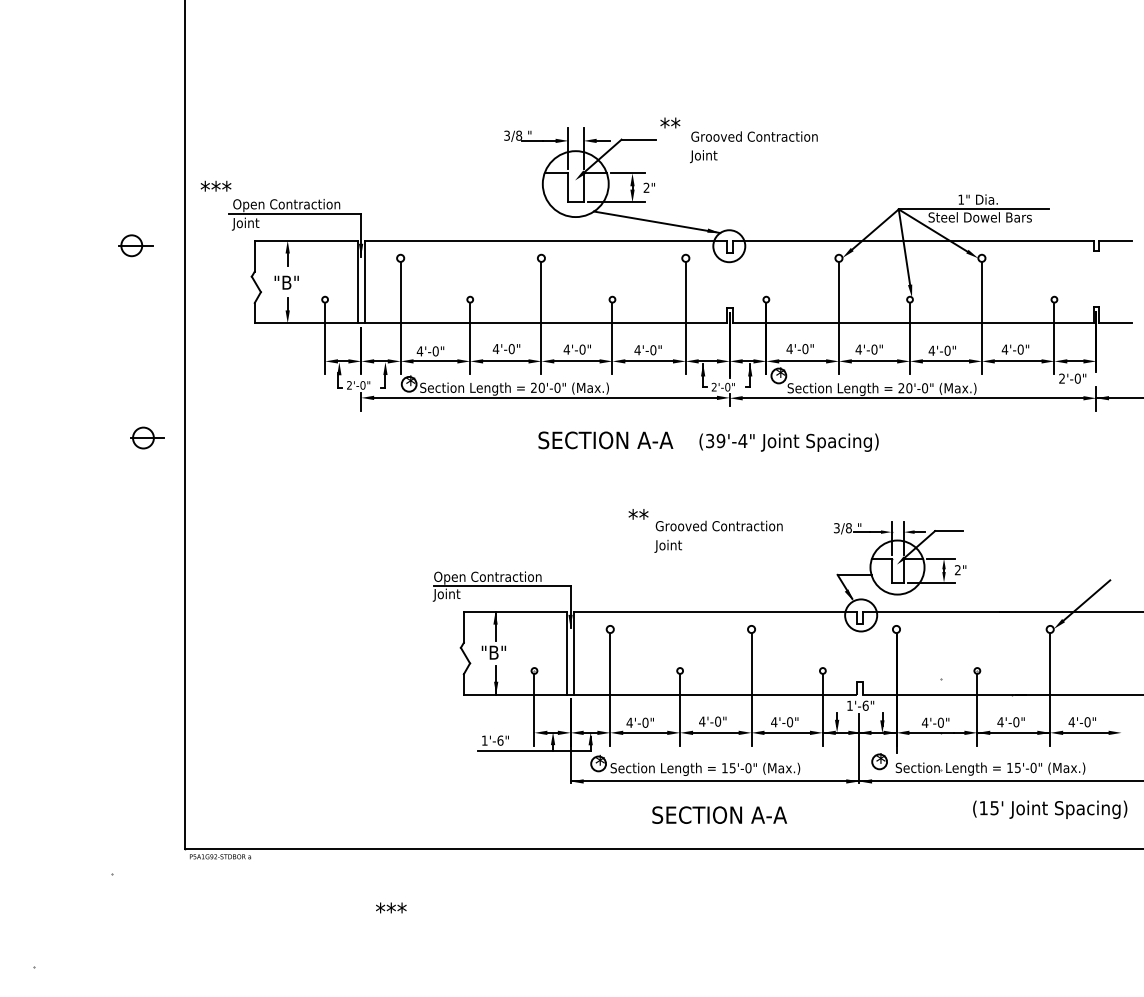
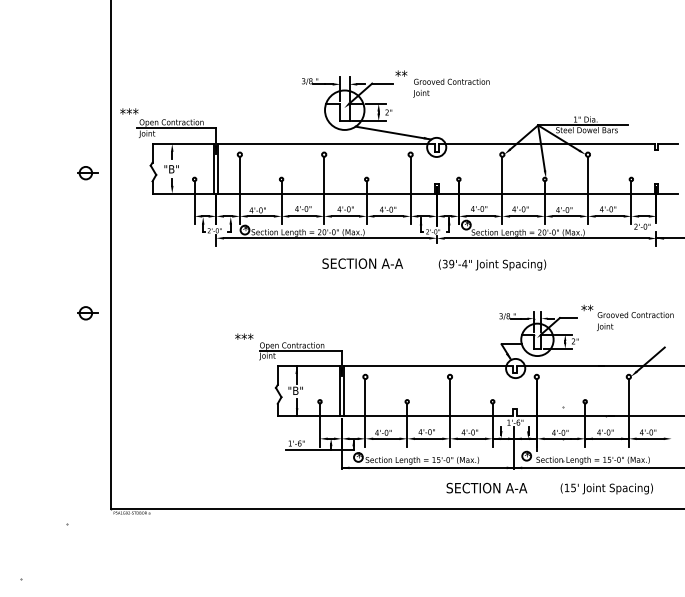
part: (134, 246) -> (87, 173), moved
part: (146, 438) -> (87, 313), moved
text: (789, 441) -> (492, 264), moved
text: (705, 530) -> (627, 317), moved
text: (1049, 809) -> (606, 488), moved
text: (718, 814) -> (486, 487), moved
text: (391, 907) -> (244, 336), moved

